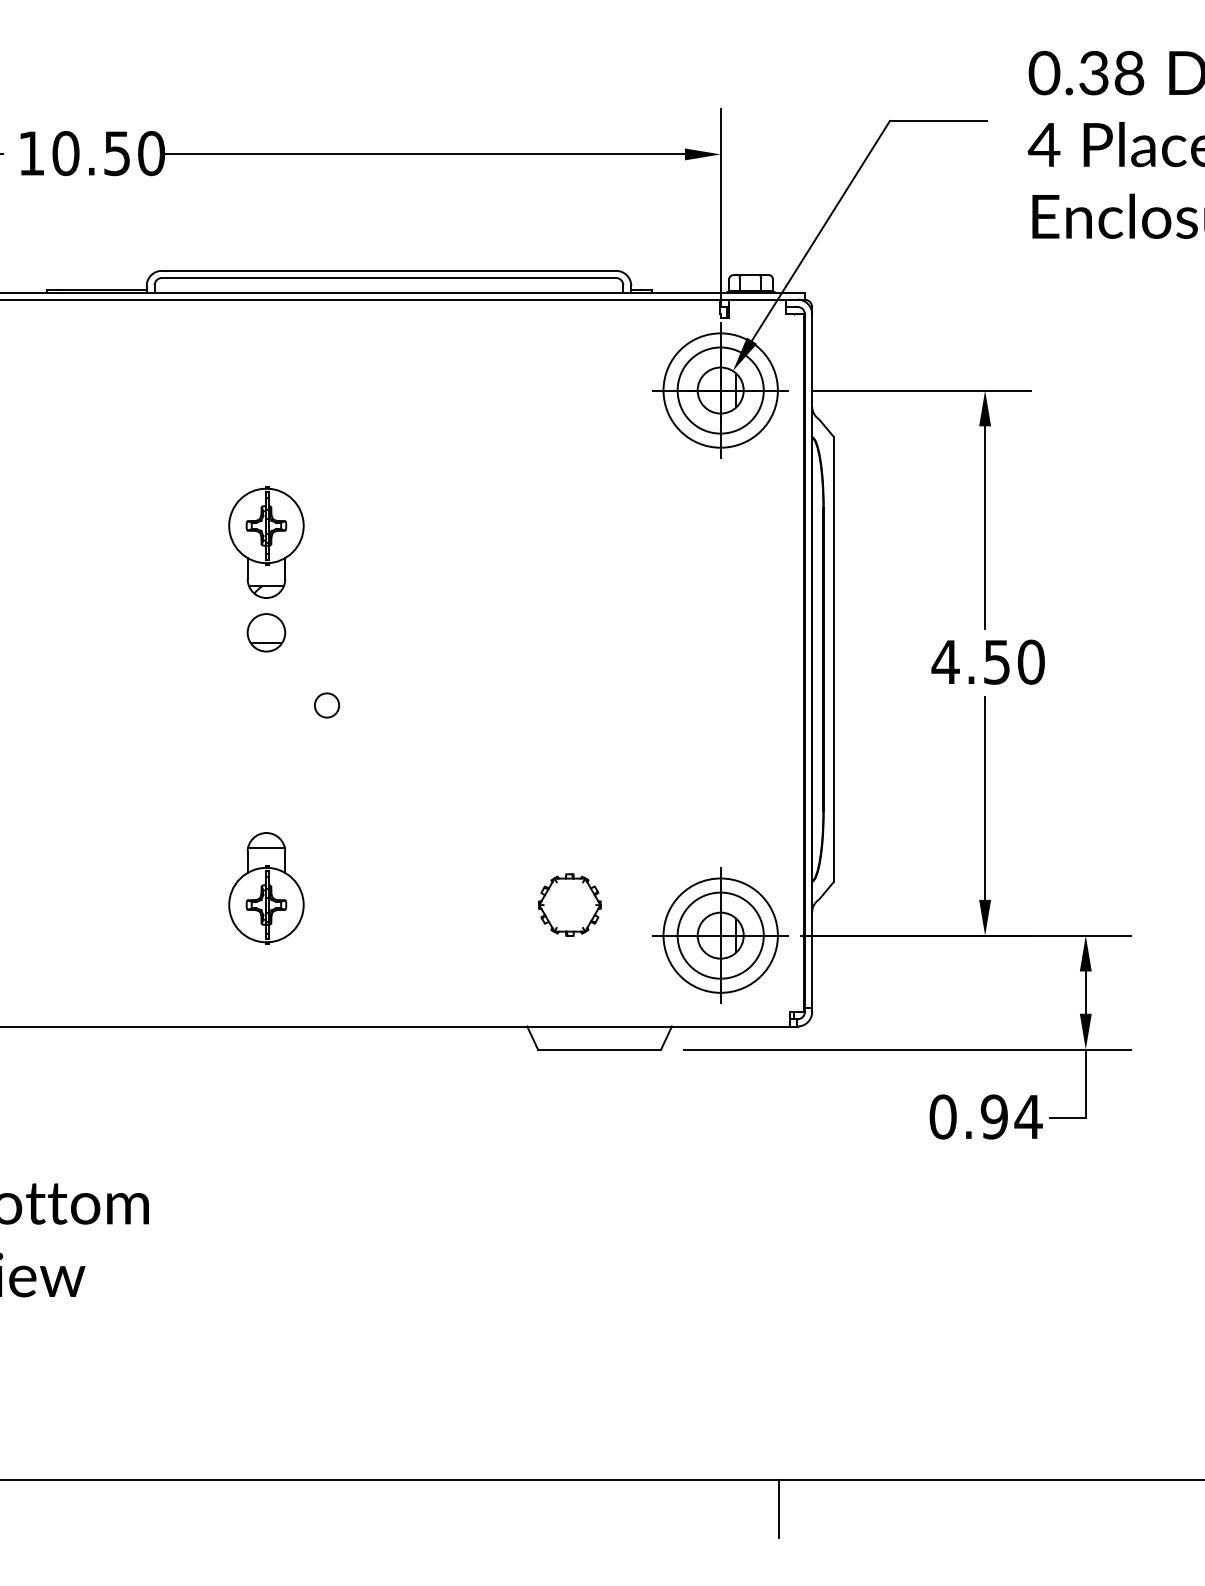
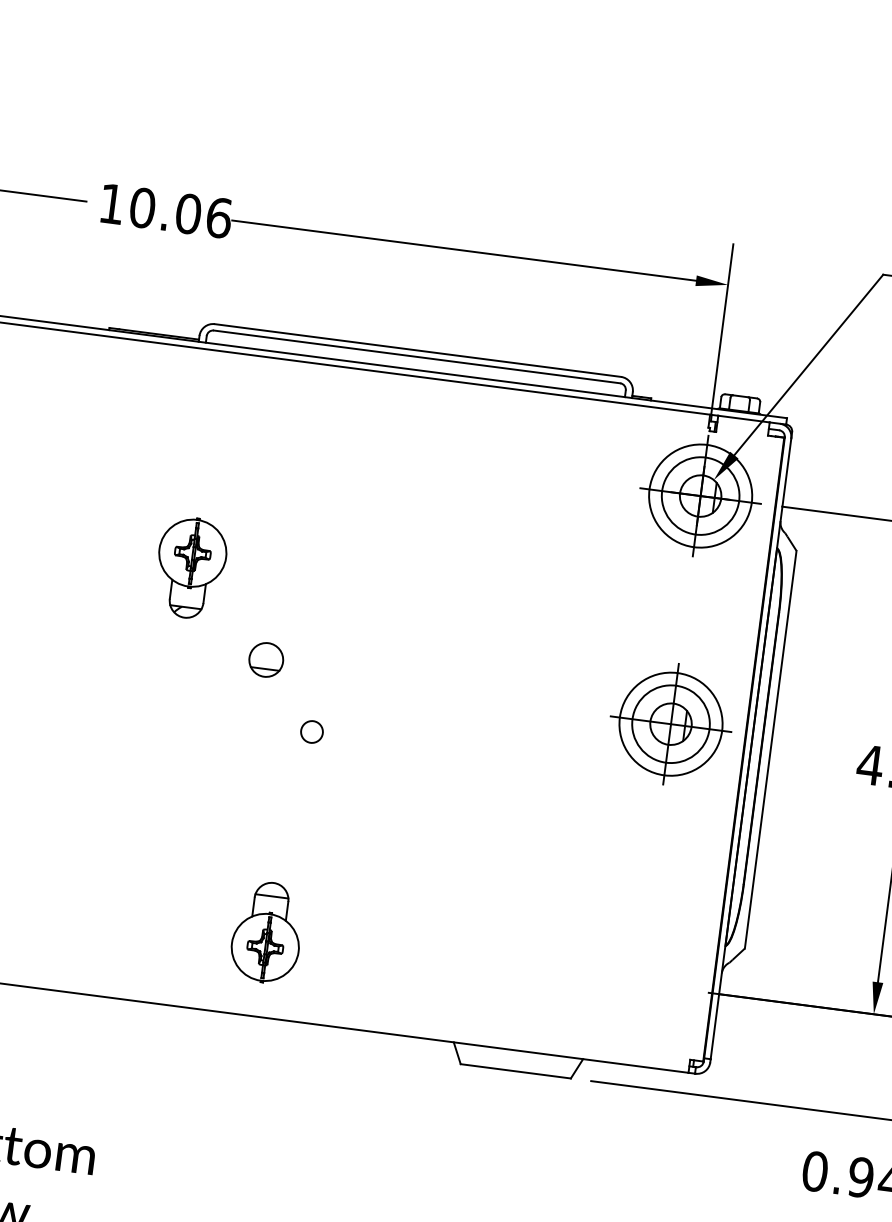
text: (134, 153) -> (203, 215), 10.50 -> 10.06
part: (266, 542) -> (190, 568), moved
part: (266, 888) -> (267, 932), moved
part: (569, 904) -> (505, 938), removed
part: (720, 935) -> (670, 724), moved

